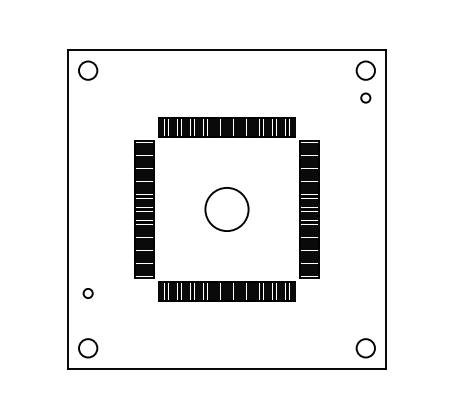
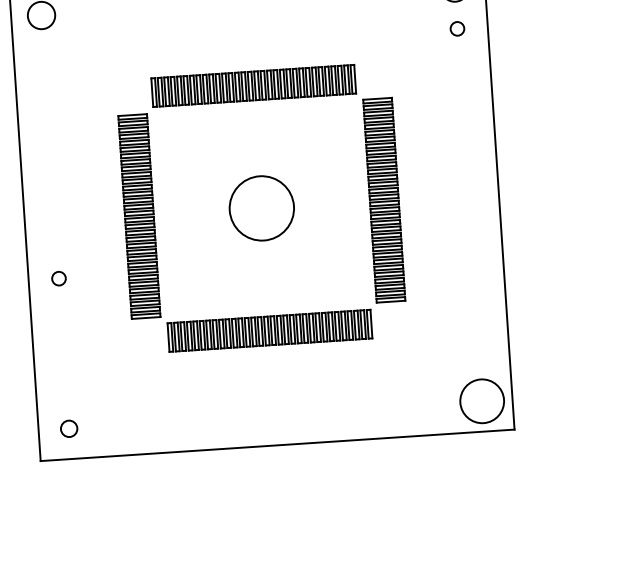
circle: (87, 293) -> (58, 278), moved
circle: (88, 348) -> (69, 428), size x0.6
circle: (365, 348) -> (481, 401), size x1.6

